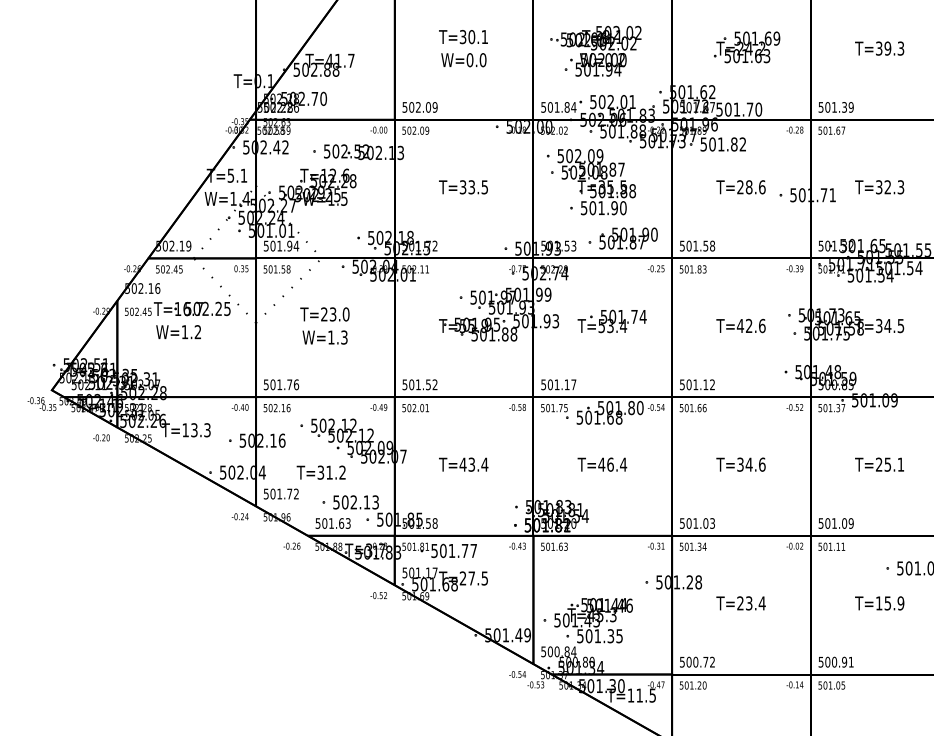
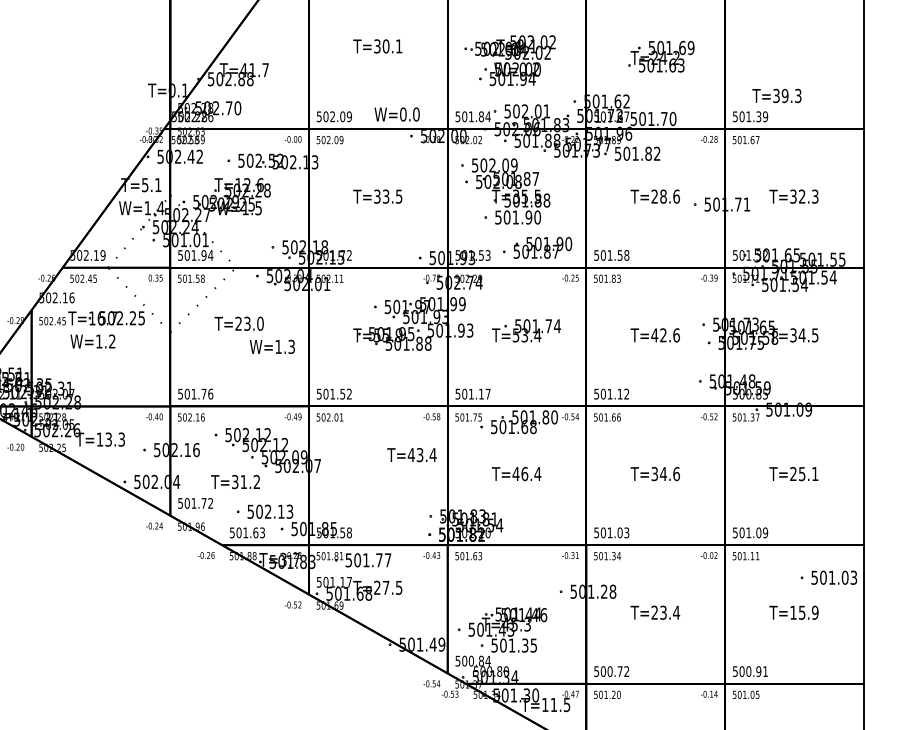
text: (879, 48) -> (776, 95), moved
text: (463, 60) -> (396, 114), moved
text: (324, 337) -> (271, 346), moved
text: (463, 464) -> (411, 454), moved

